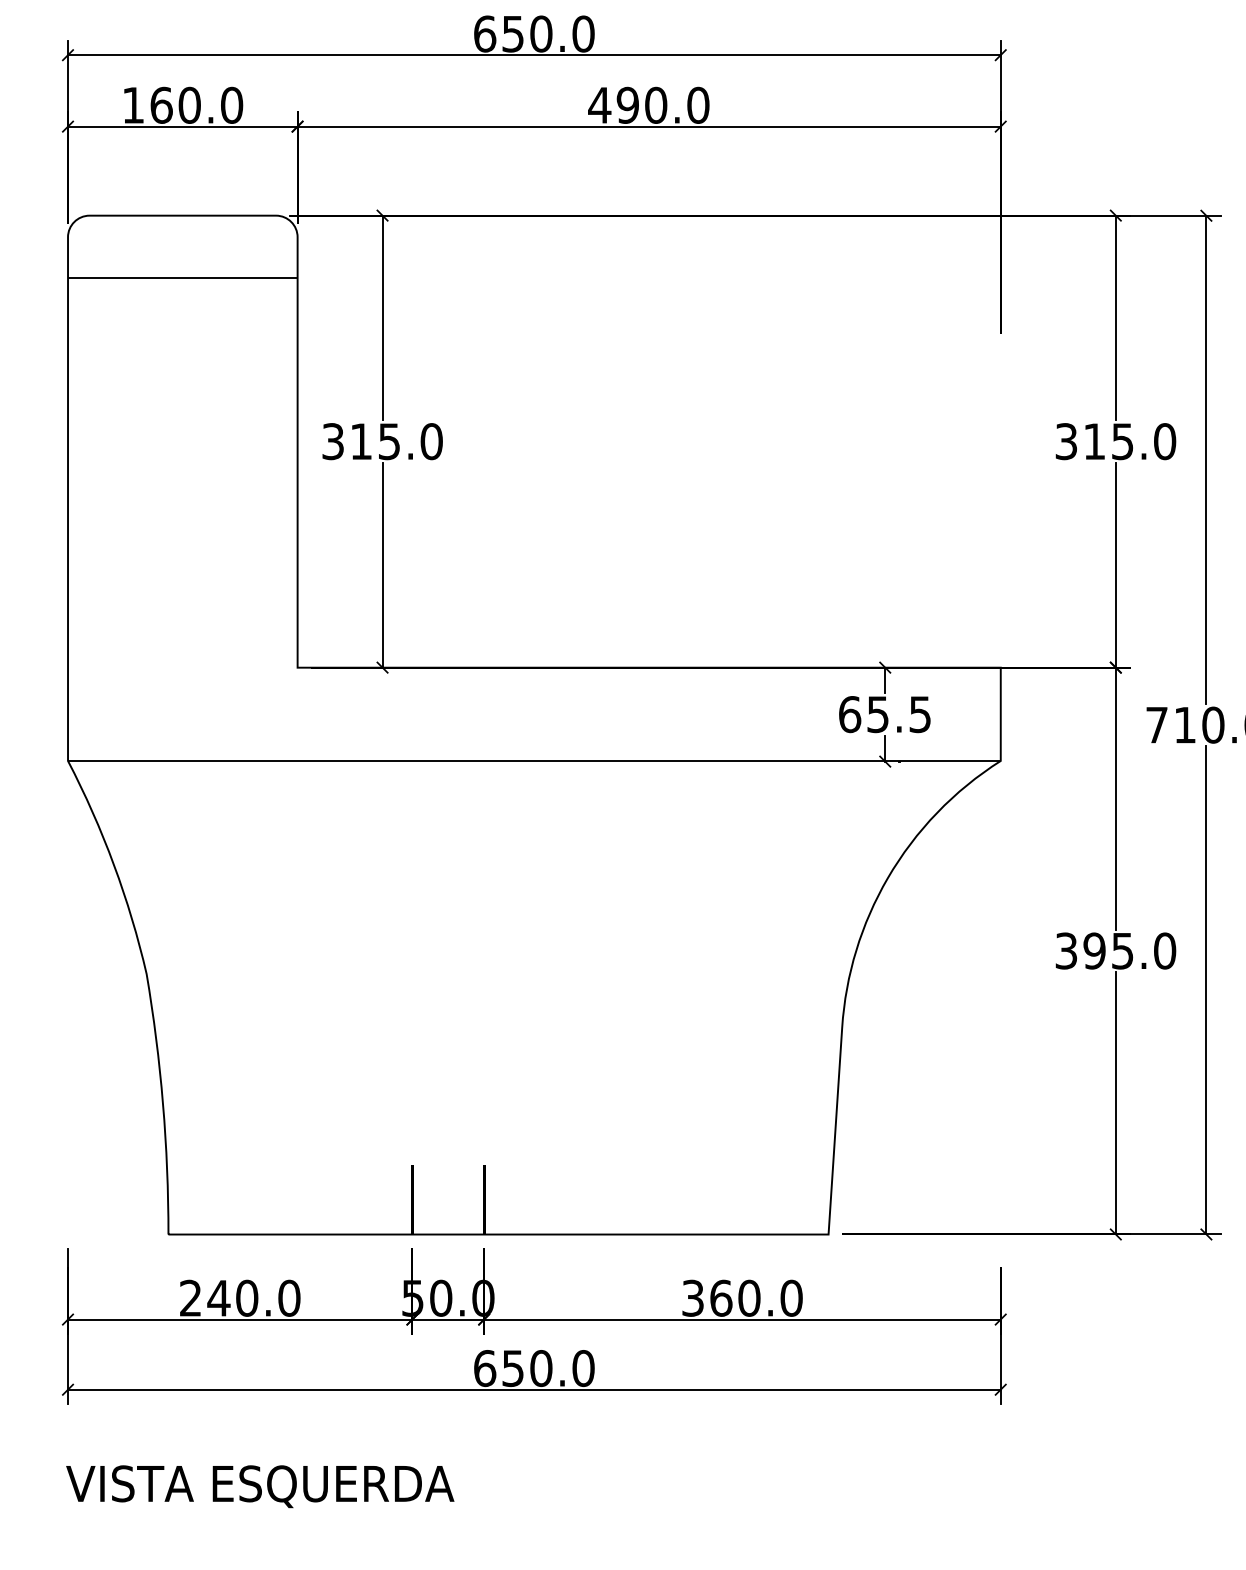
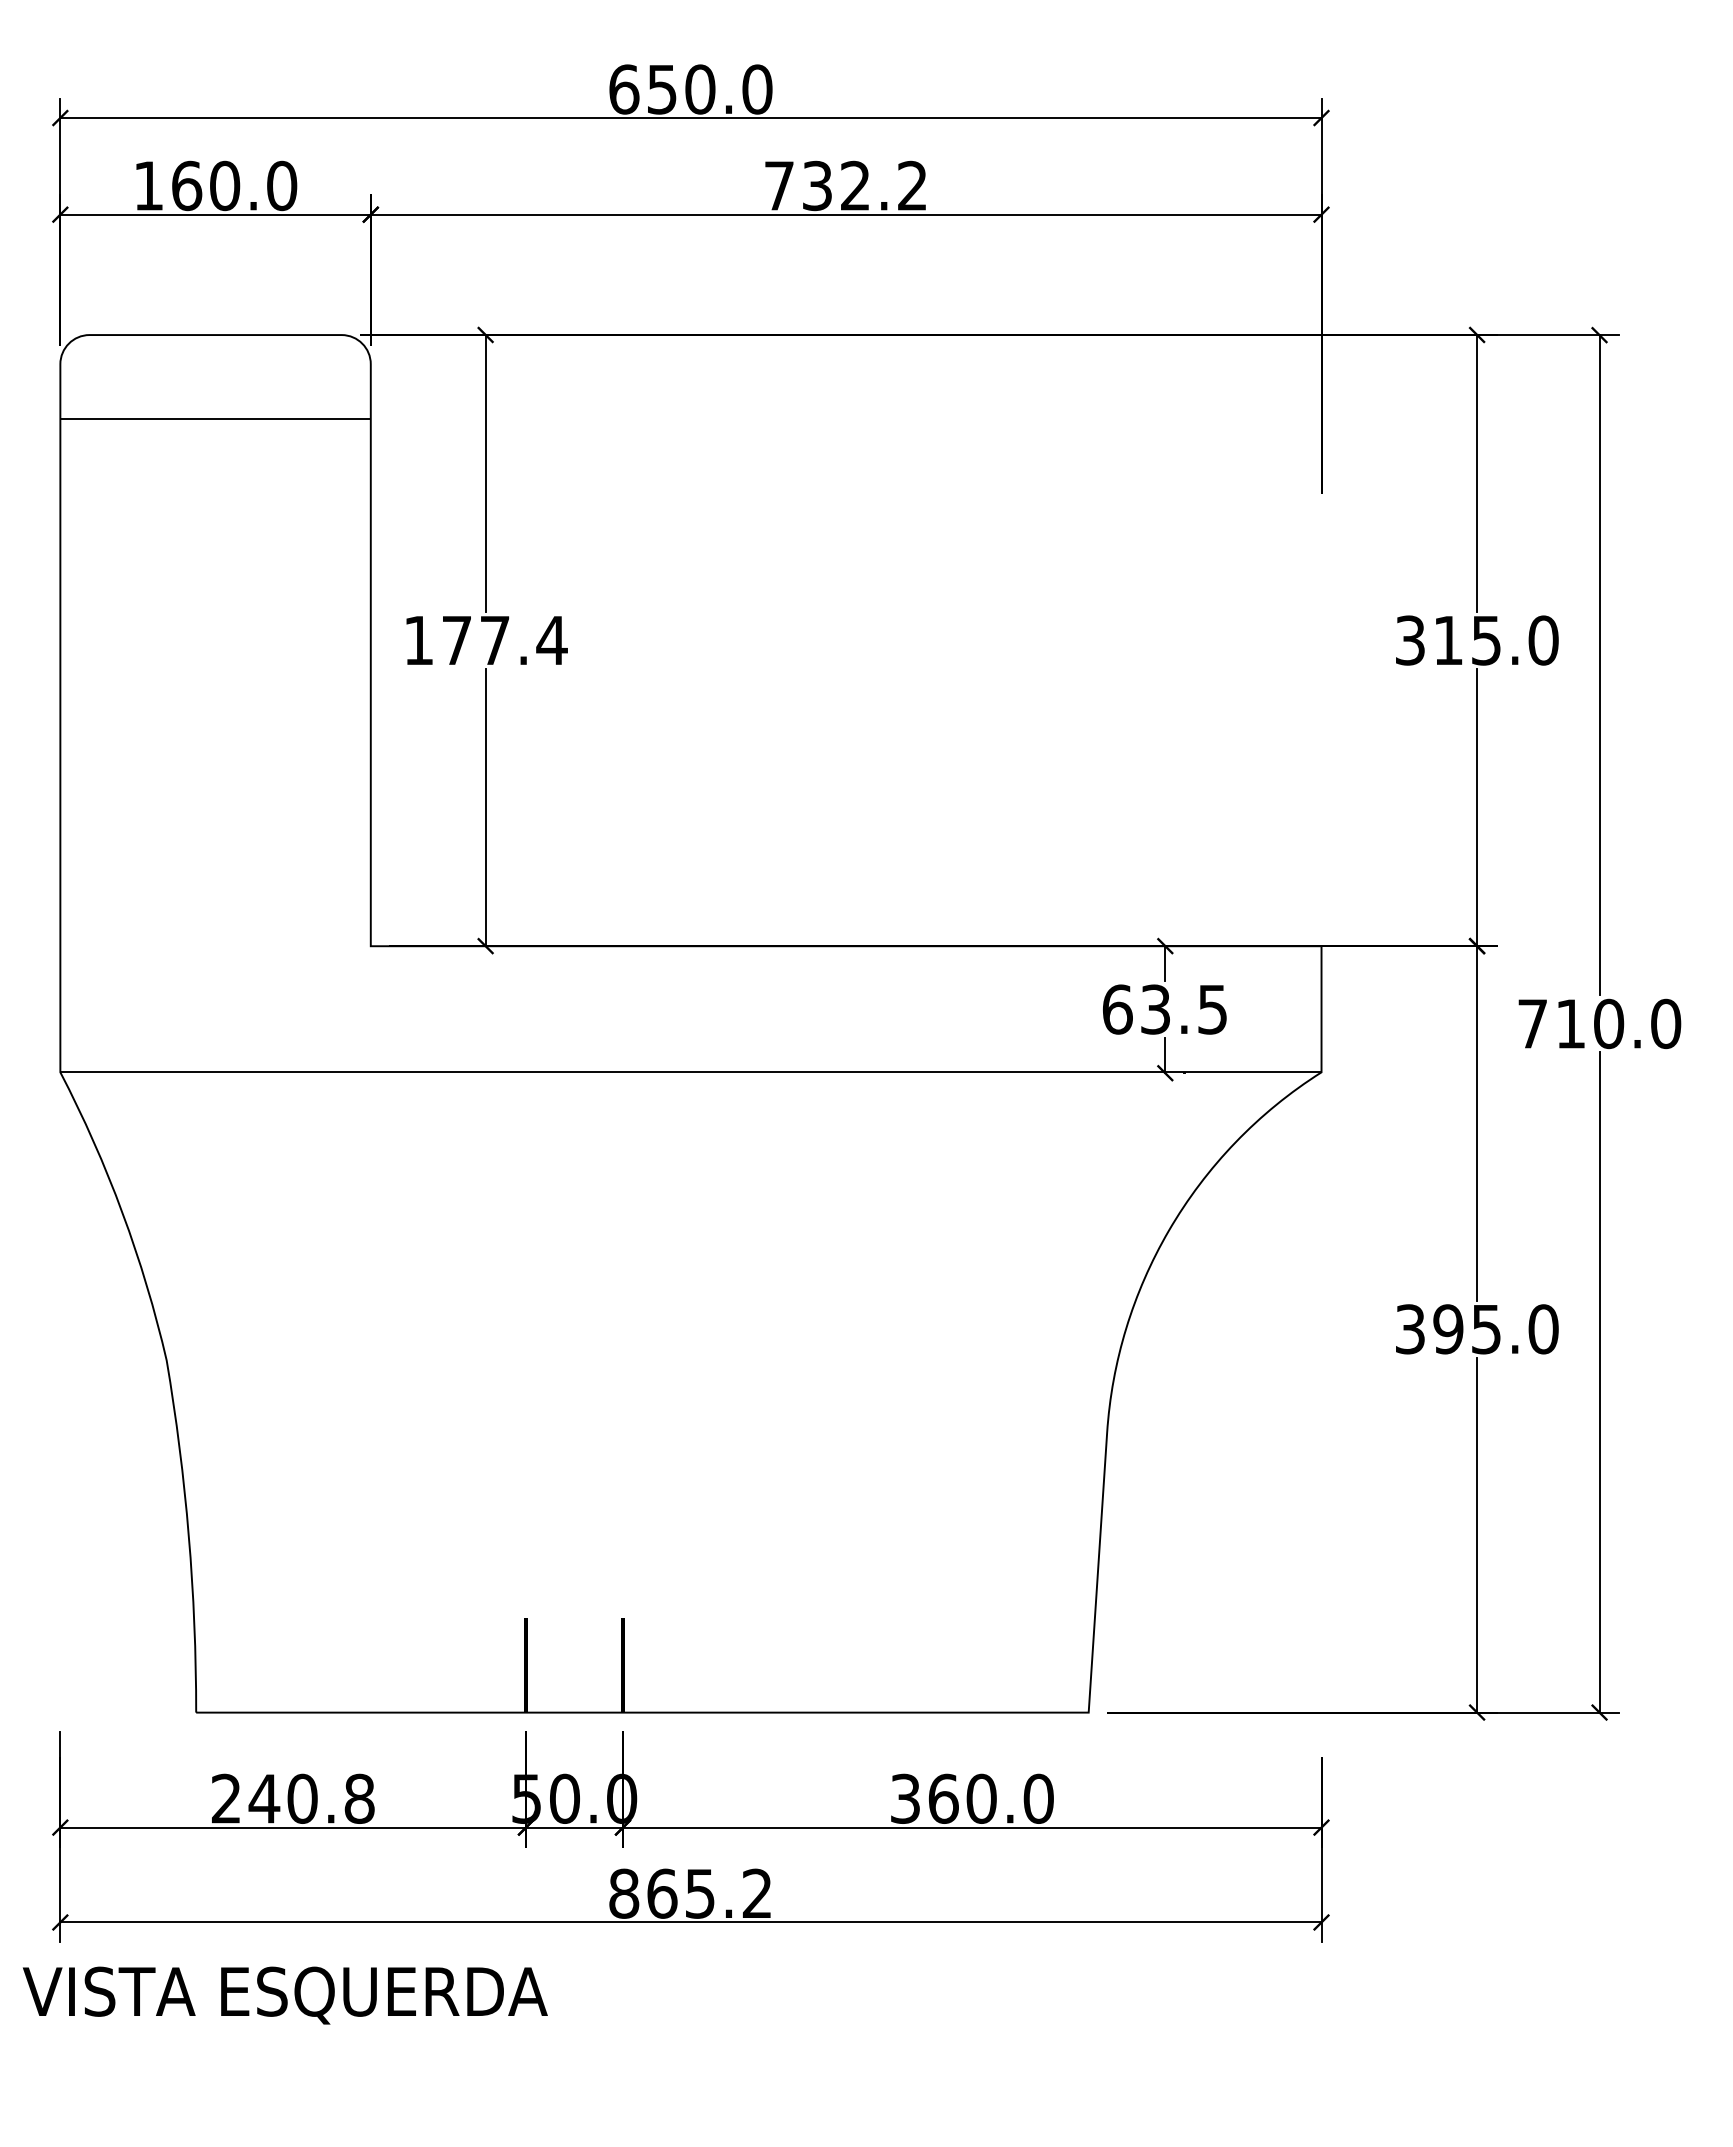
text: (648, 105) -> (845, 185), 490.0 -> 732.2
text: (382, 441) -> (485, 640), 315.0 -> 177.4
text: (877, 714) -> (1155, 1009), 65.5 -> 63.5
text: (289, 1298) -> (359, 1798), 240.0 -> 240.8
text: (534, 1368) -> (690, 1893), 650.0 -> 865.2
text: (259, 1486) -> (284, 1995), moved

